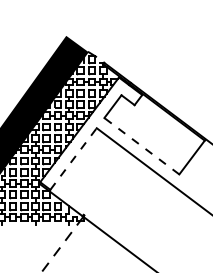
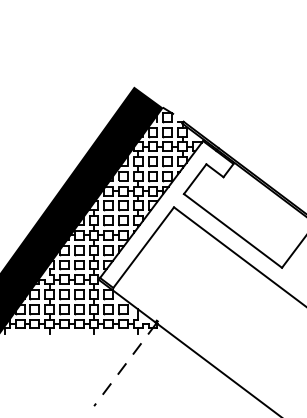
line: (141, 145) -> (232, 230), dashed -> solid
line: (73, 158) -> (143, 247), dashed -> solid

